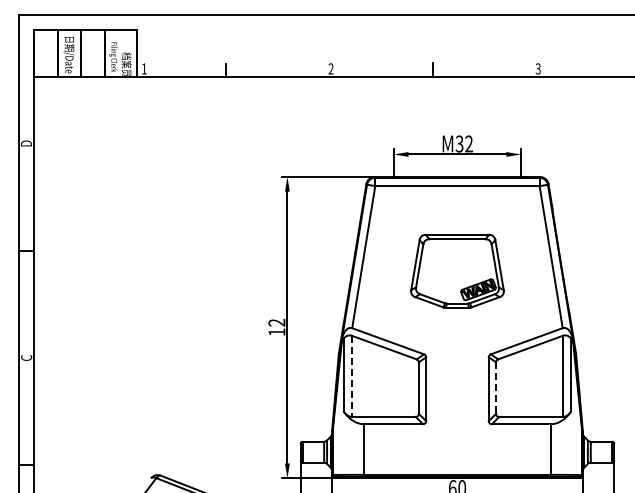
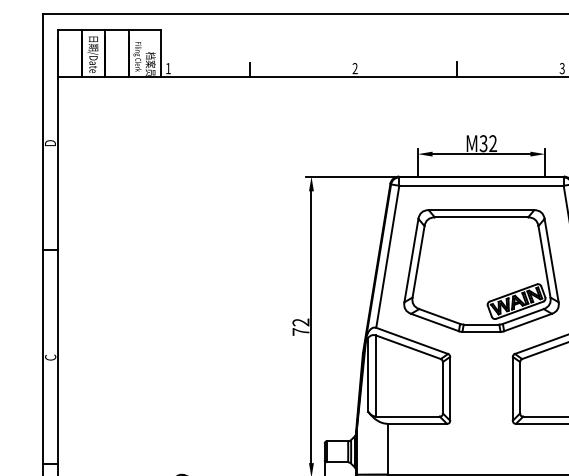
part: (457, 271) -> (481, 271), size x1.67
text: (276, 332) -> (300, 332), 12 -> 72
line: (352, 376) -> (376, 376), dashed -> solid
line: (496, 388) -> (520, 388), dashed -> solid

